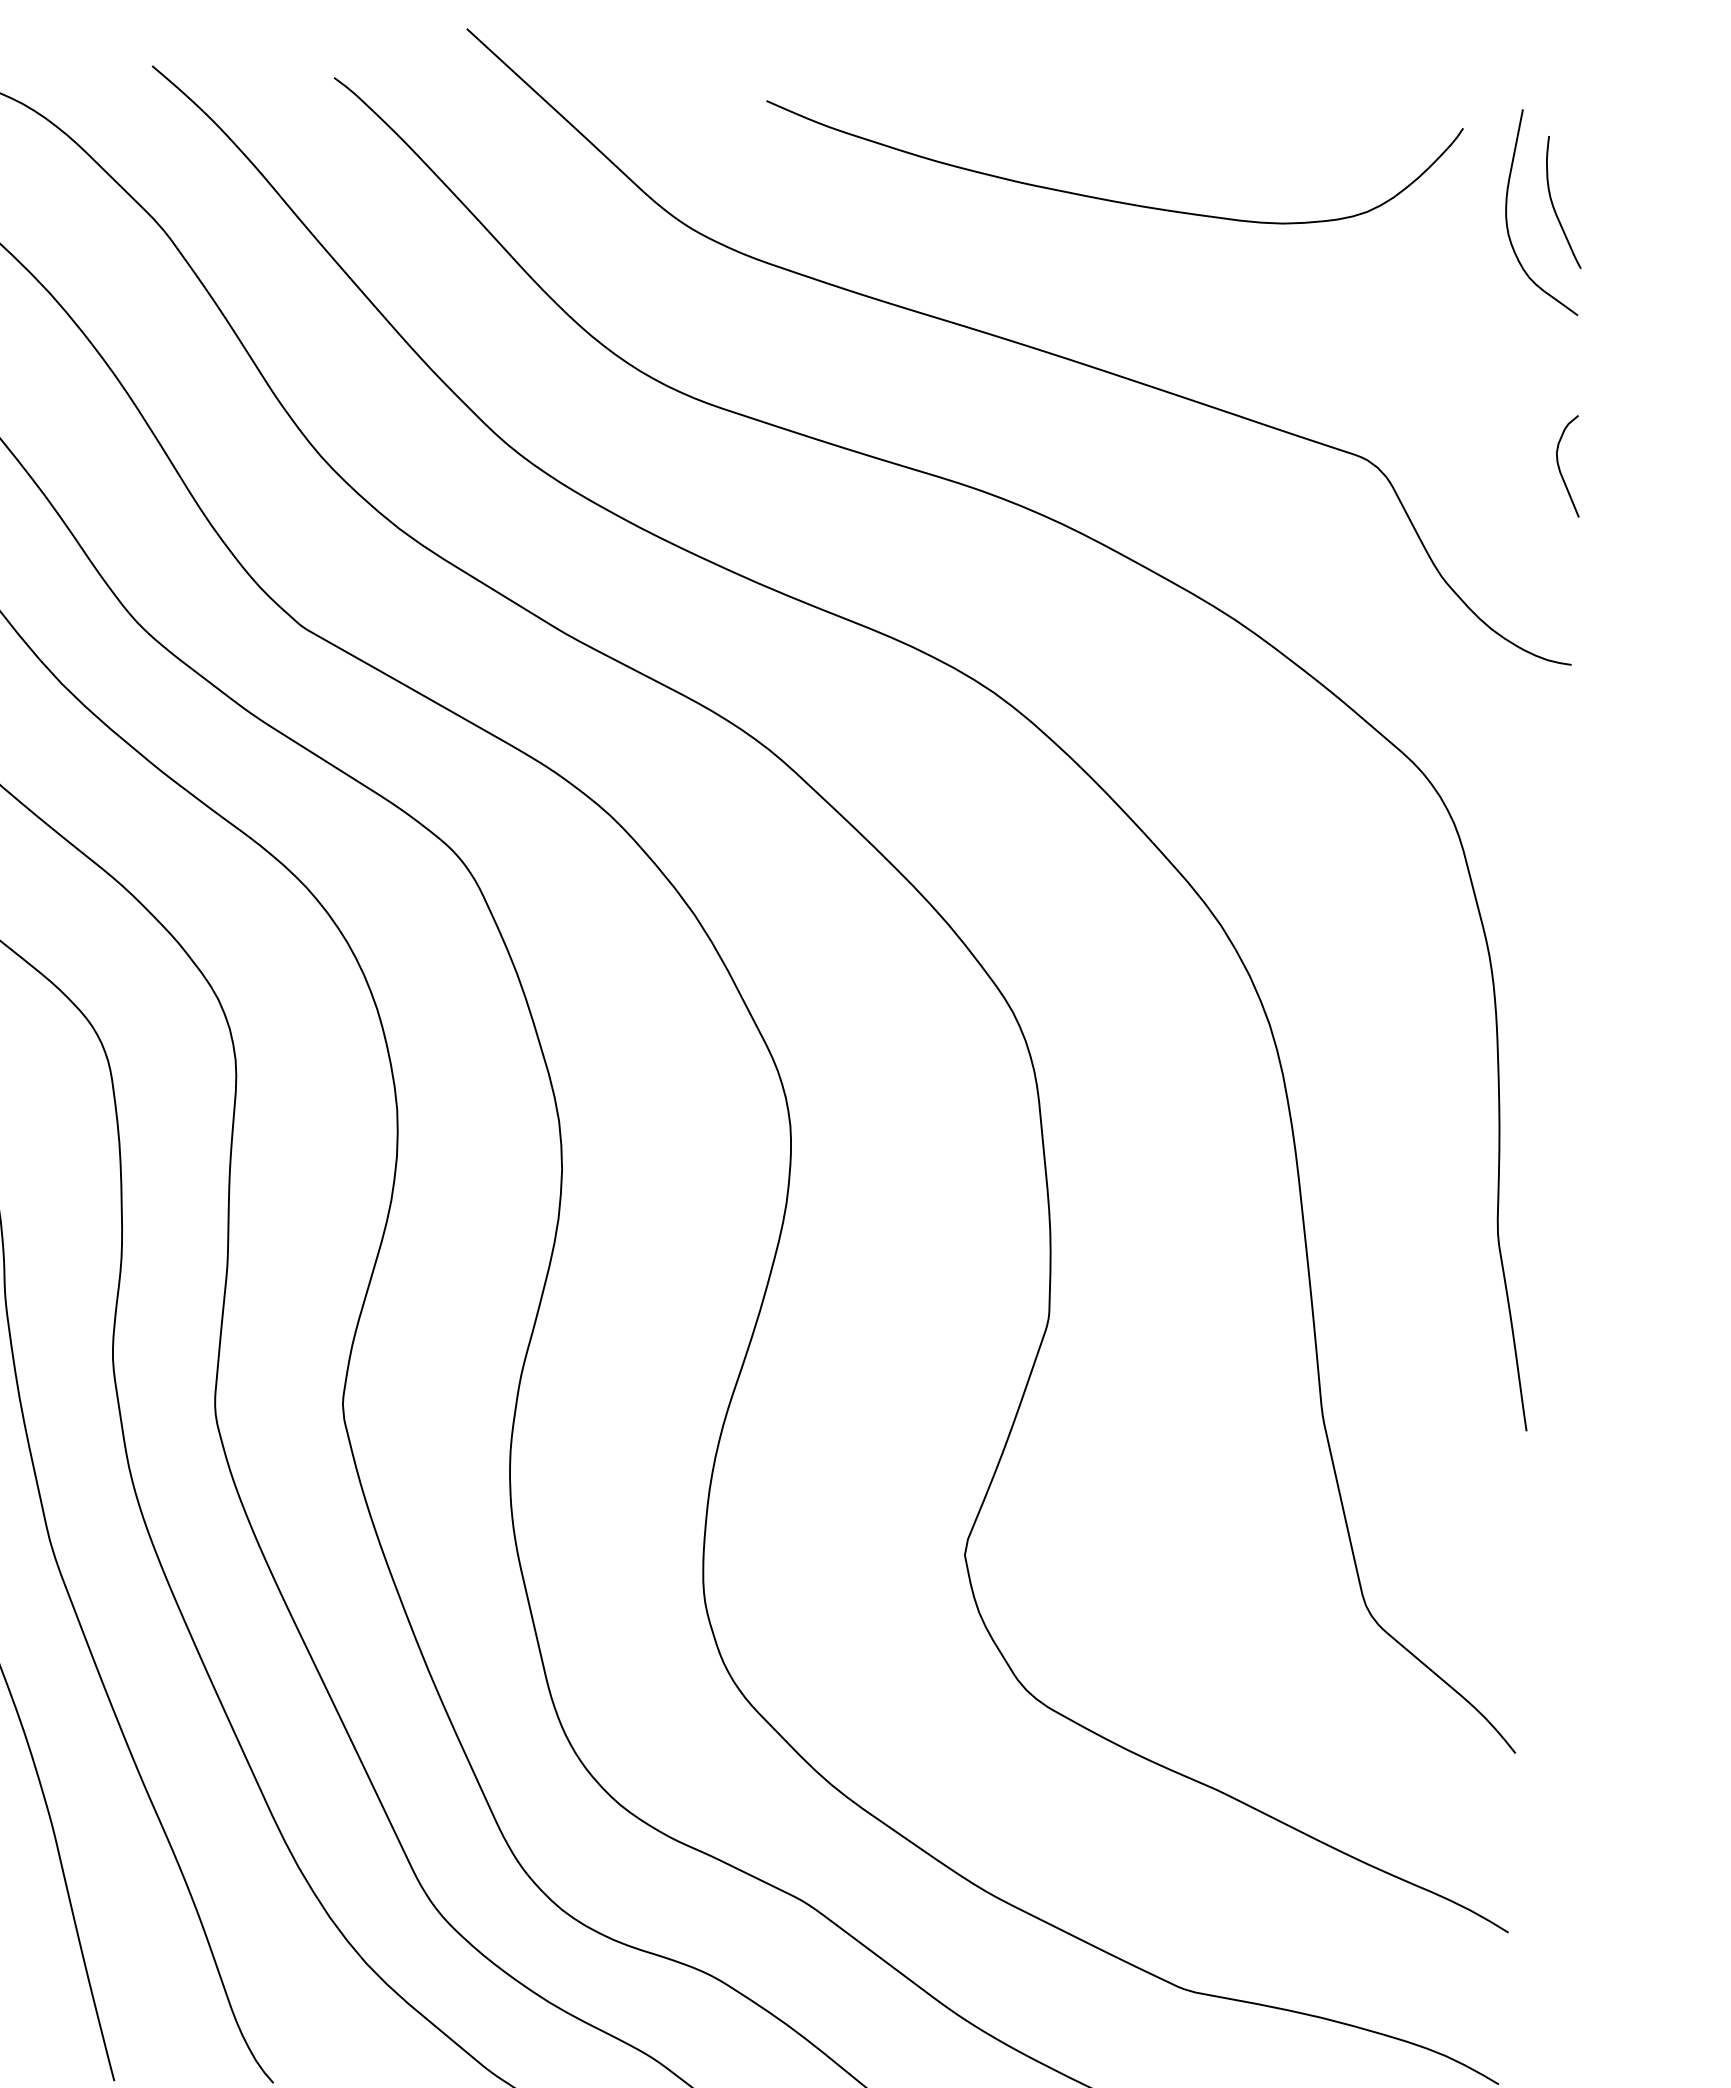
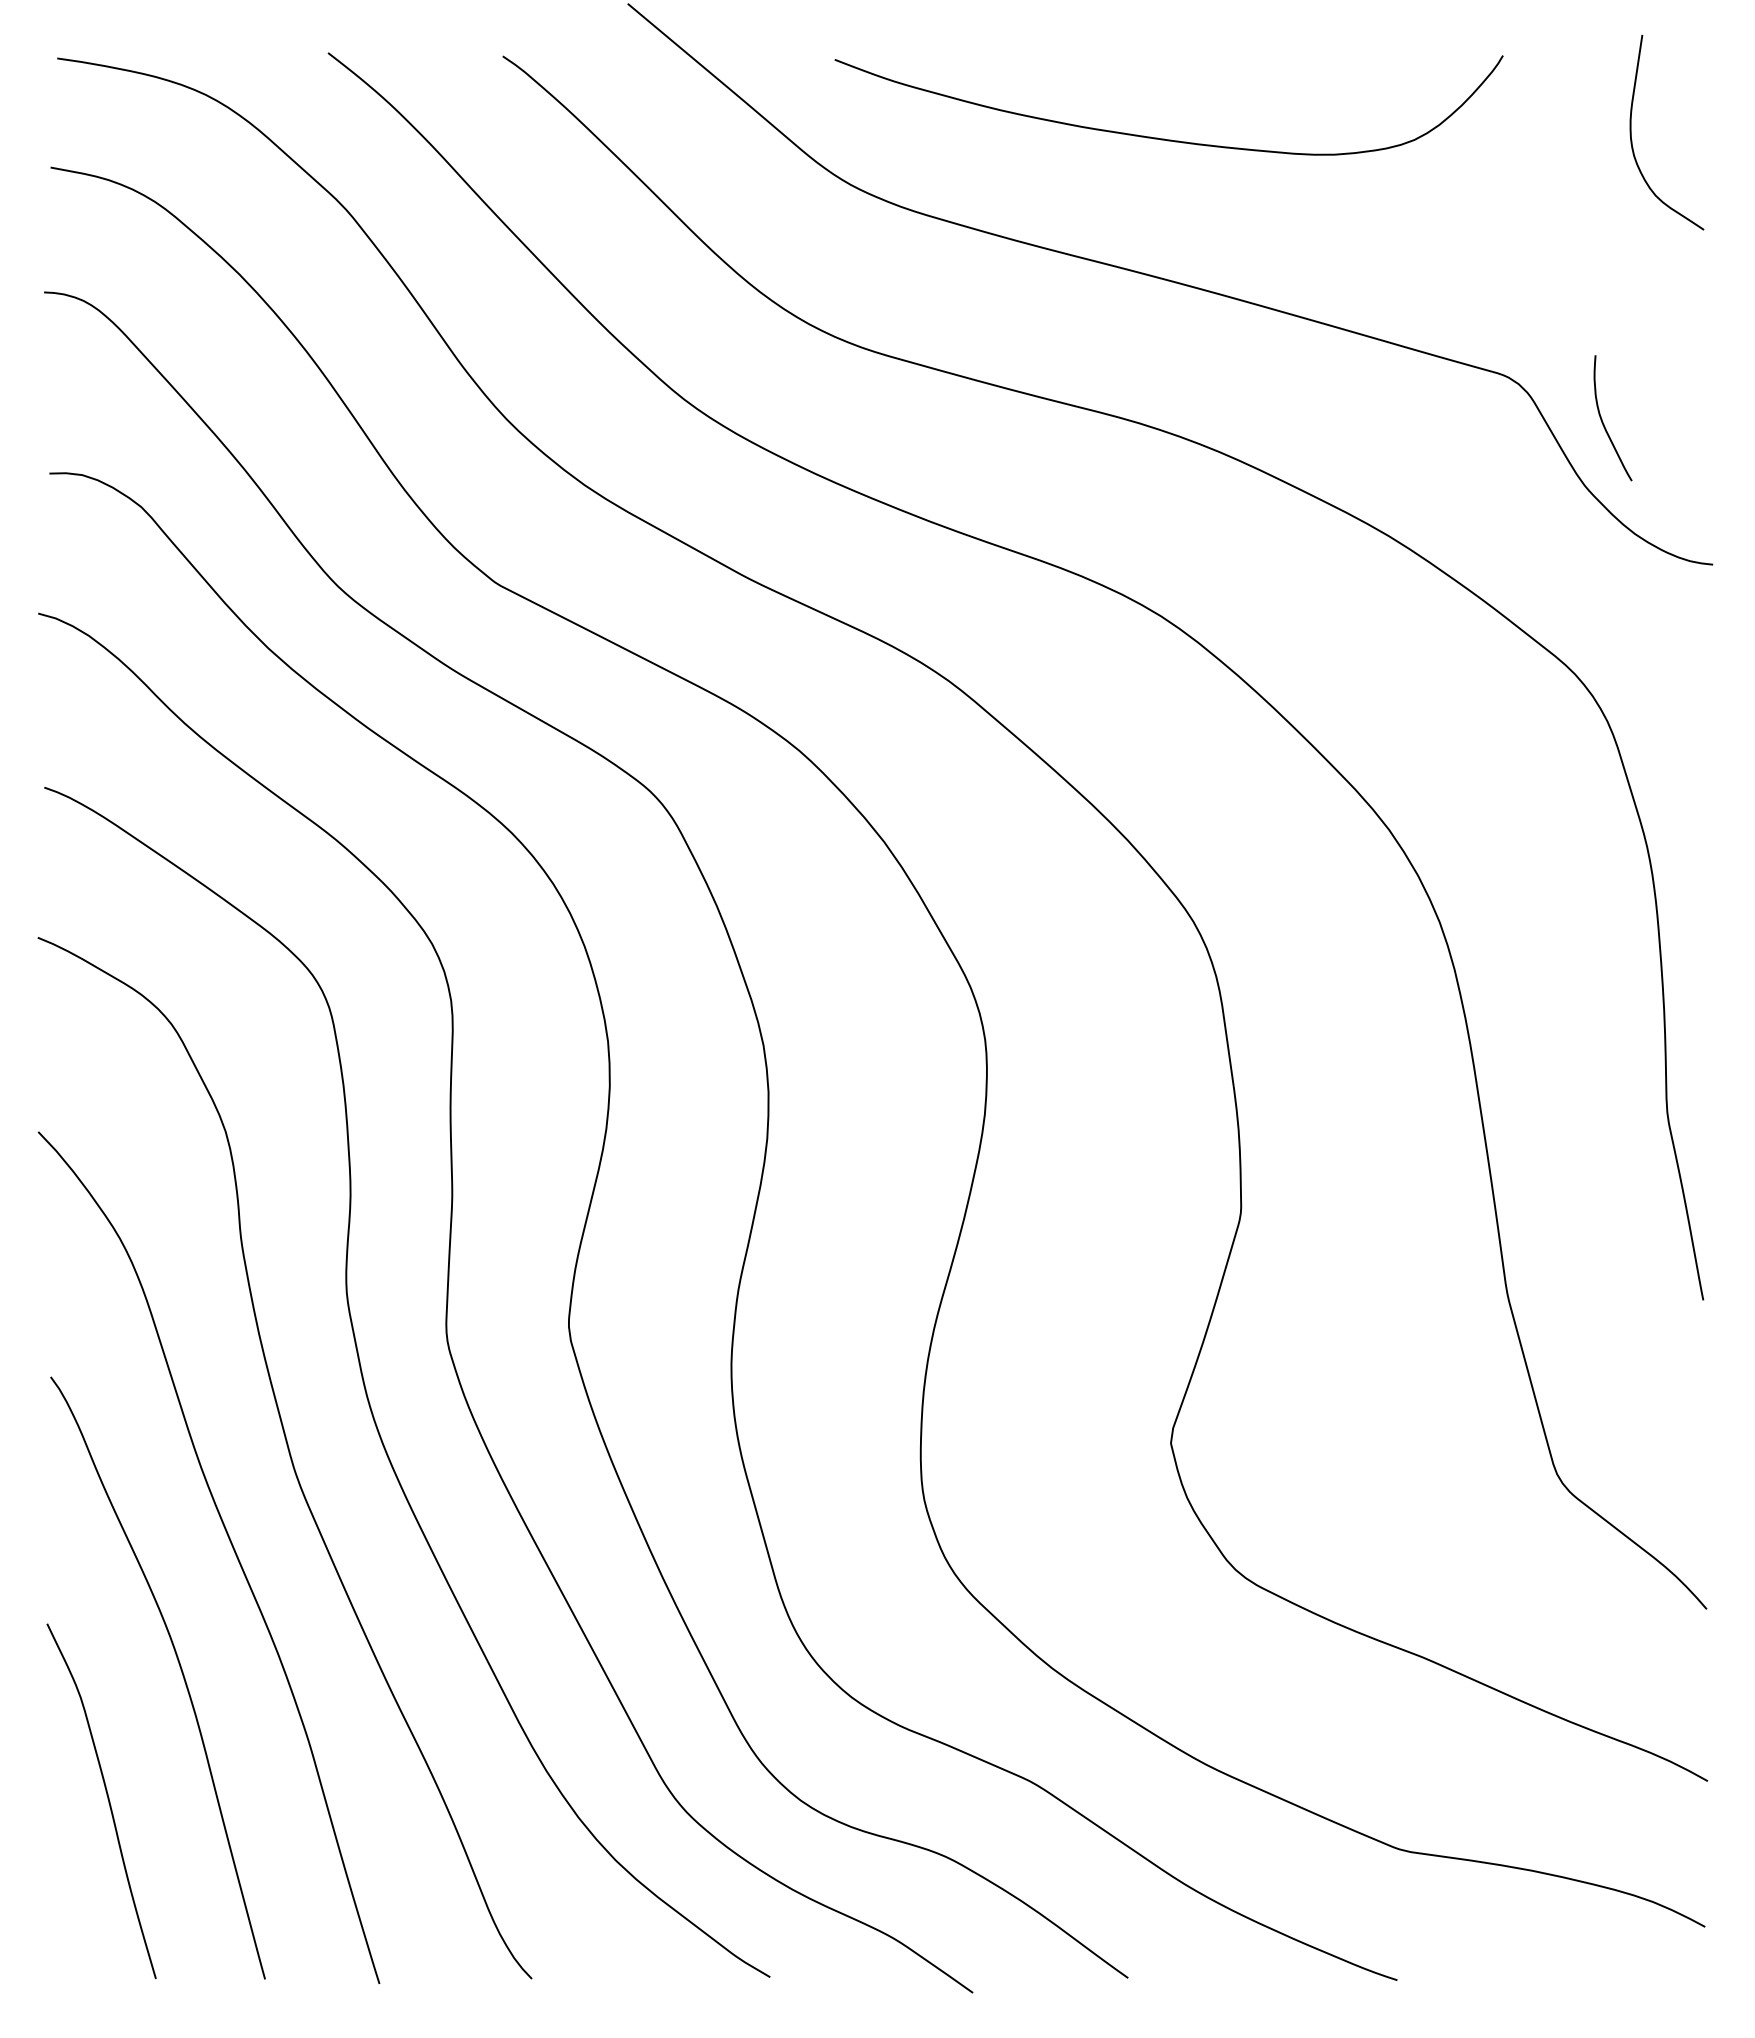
curve: (1106, 198) -> (1164, 138), moved
curve: (1554, 205) -> (1603, 421), moved
part: (1560, 466) -> (1693, 375), removed

